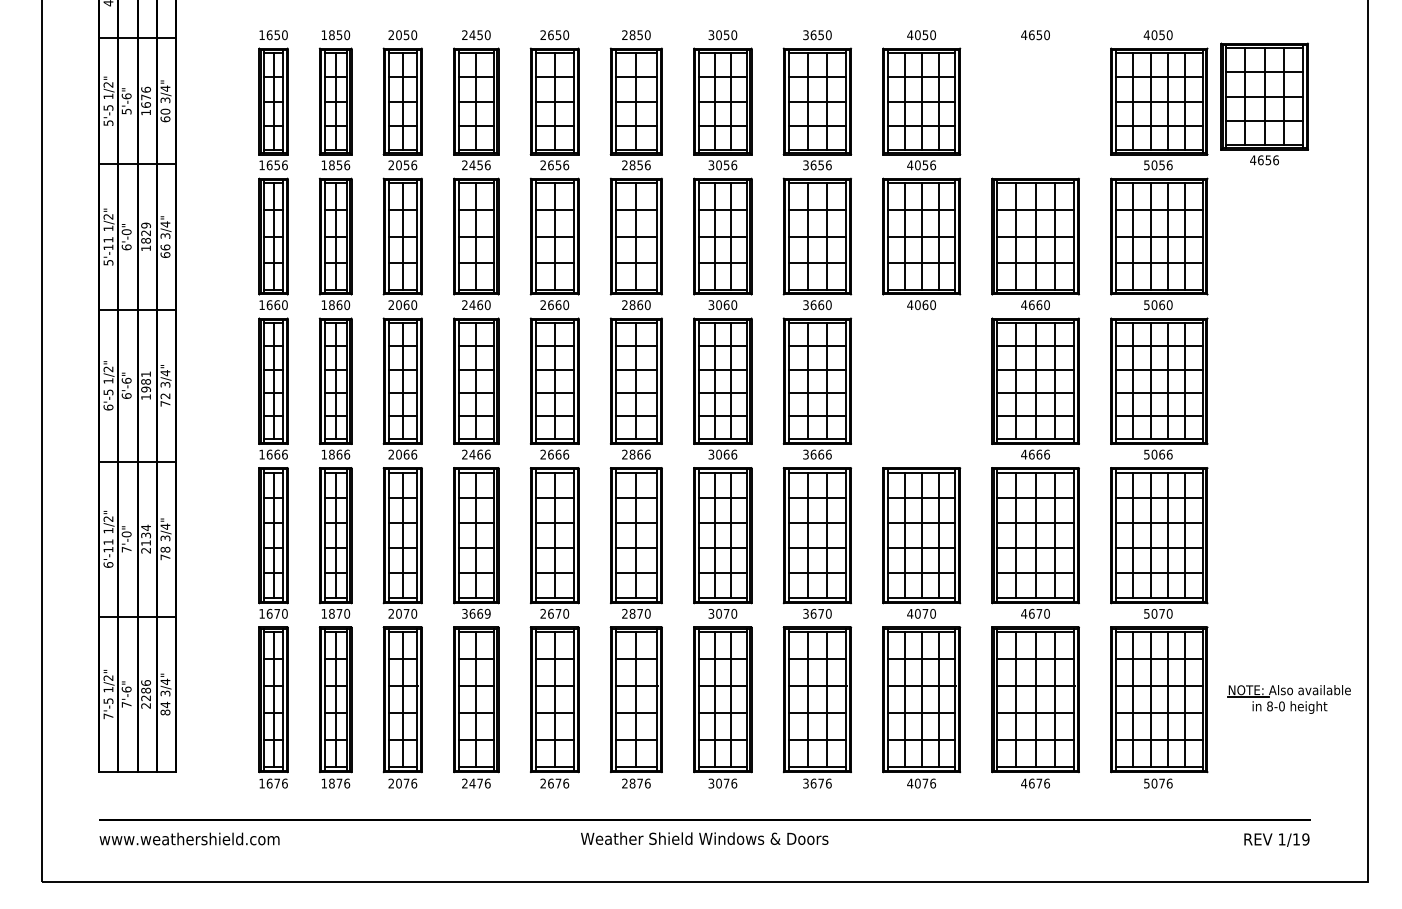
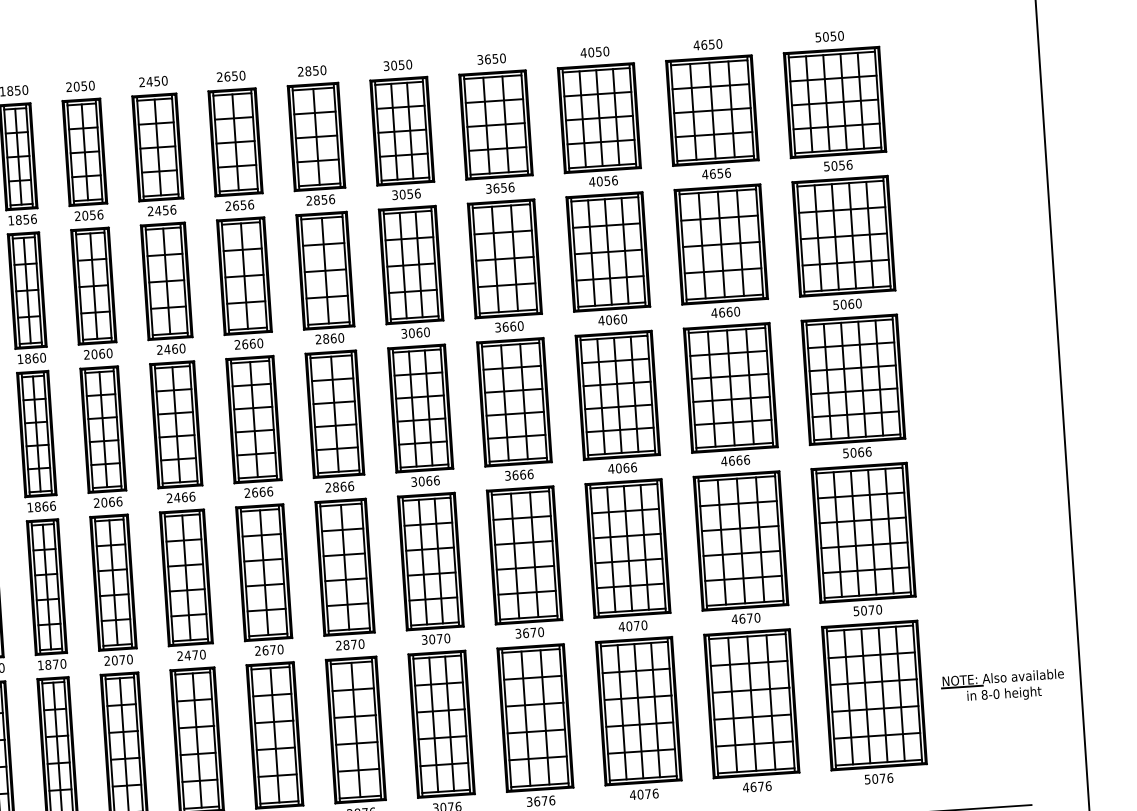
text: (1146, 35) -> (817, 37), 4050 -> 5050
part: (1264, 103) -> (712, 117), moved
part: (921, 388) -> (618, 402), added
text: (476, 613) -> (191, 655), 3669 -> 2470

